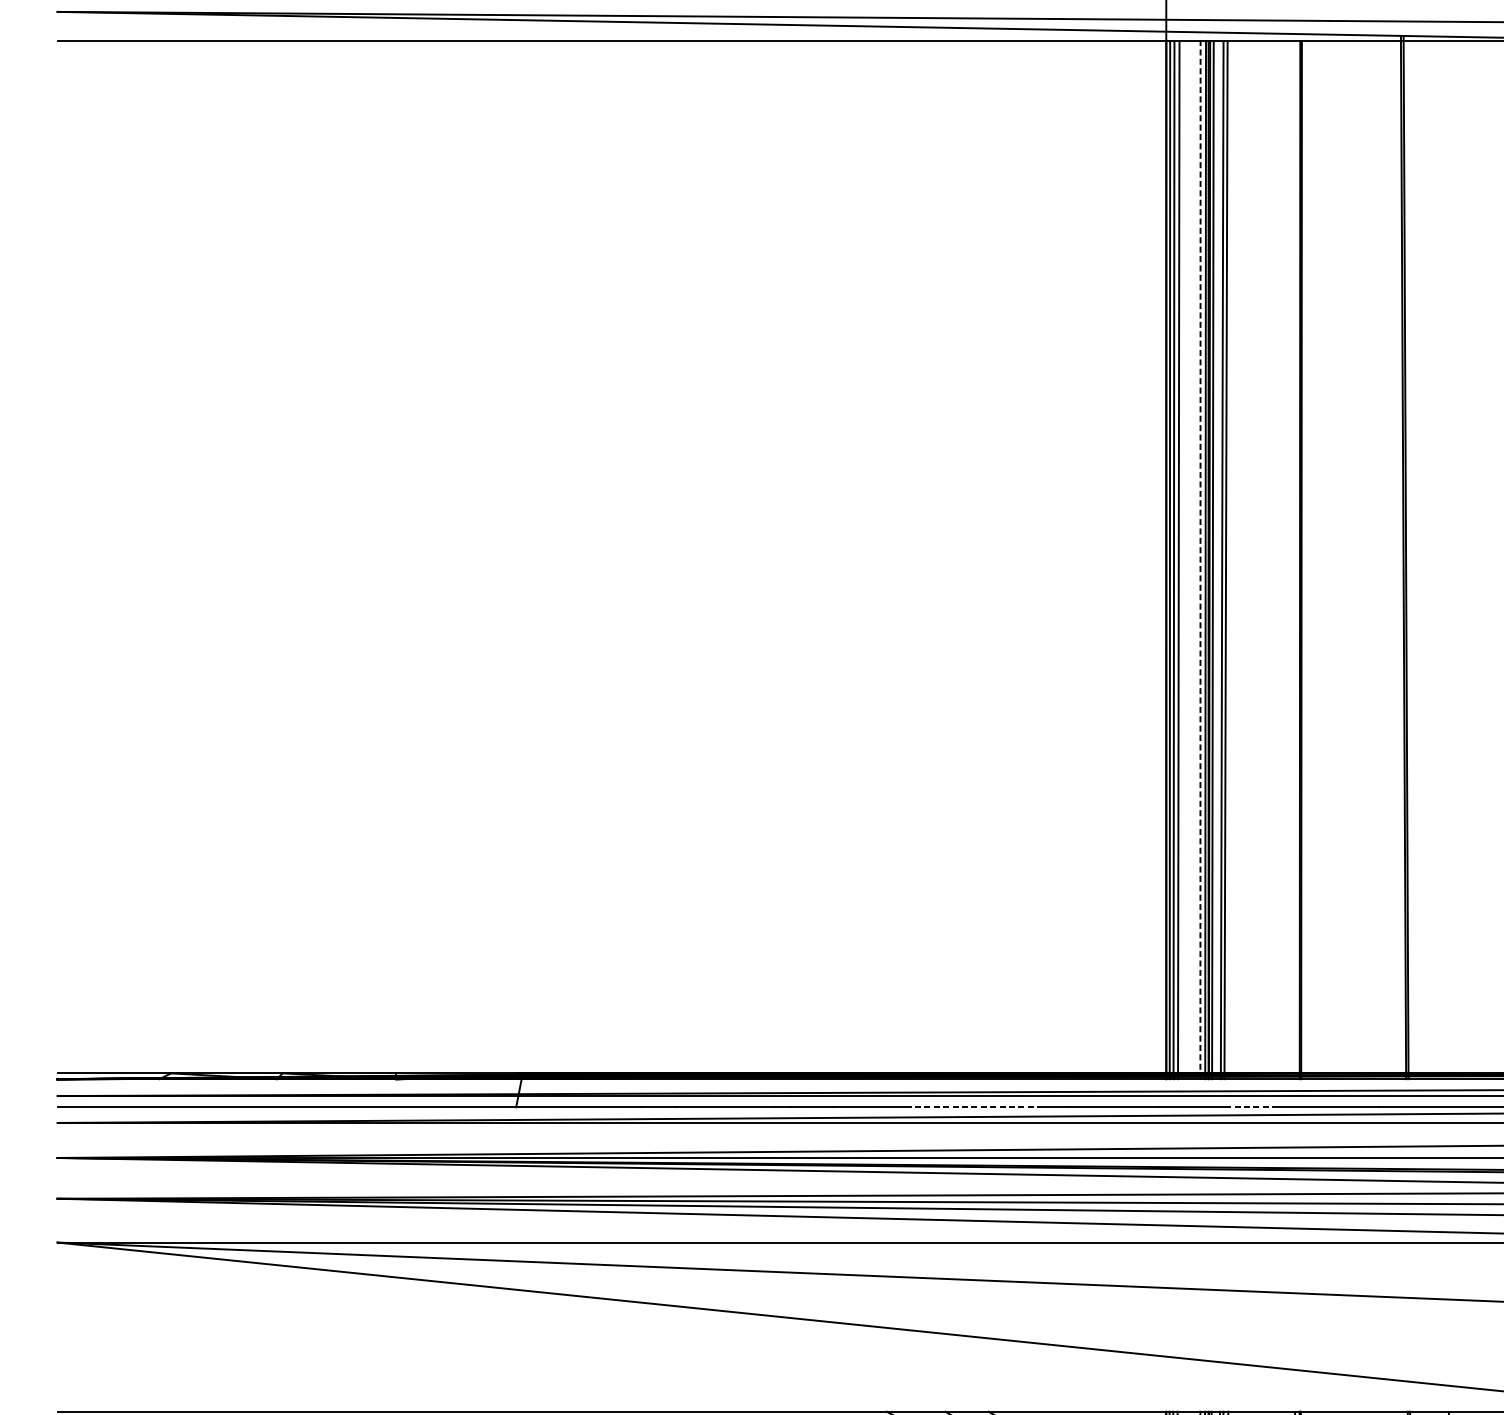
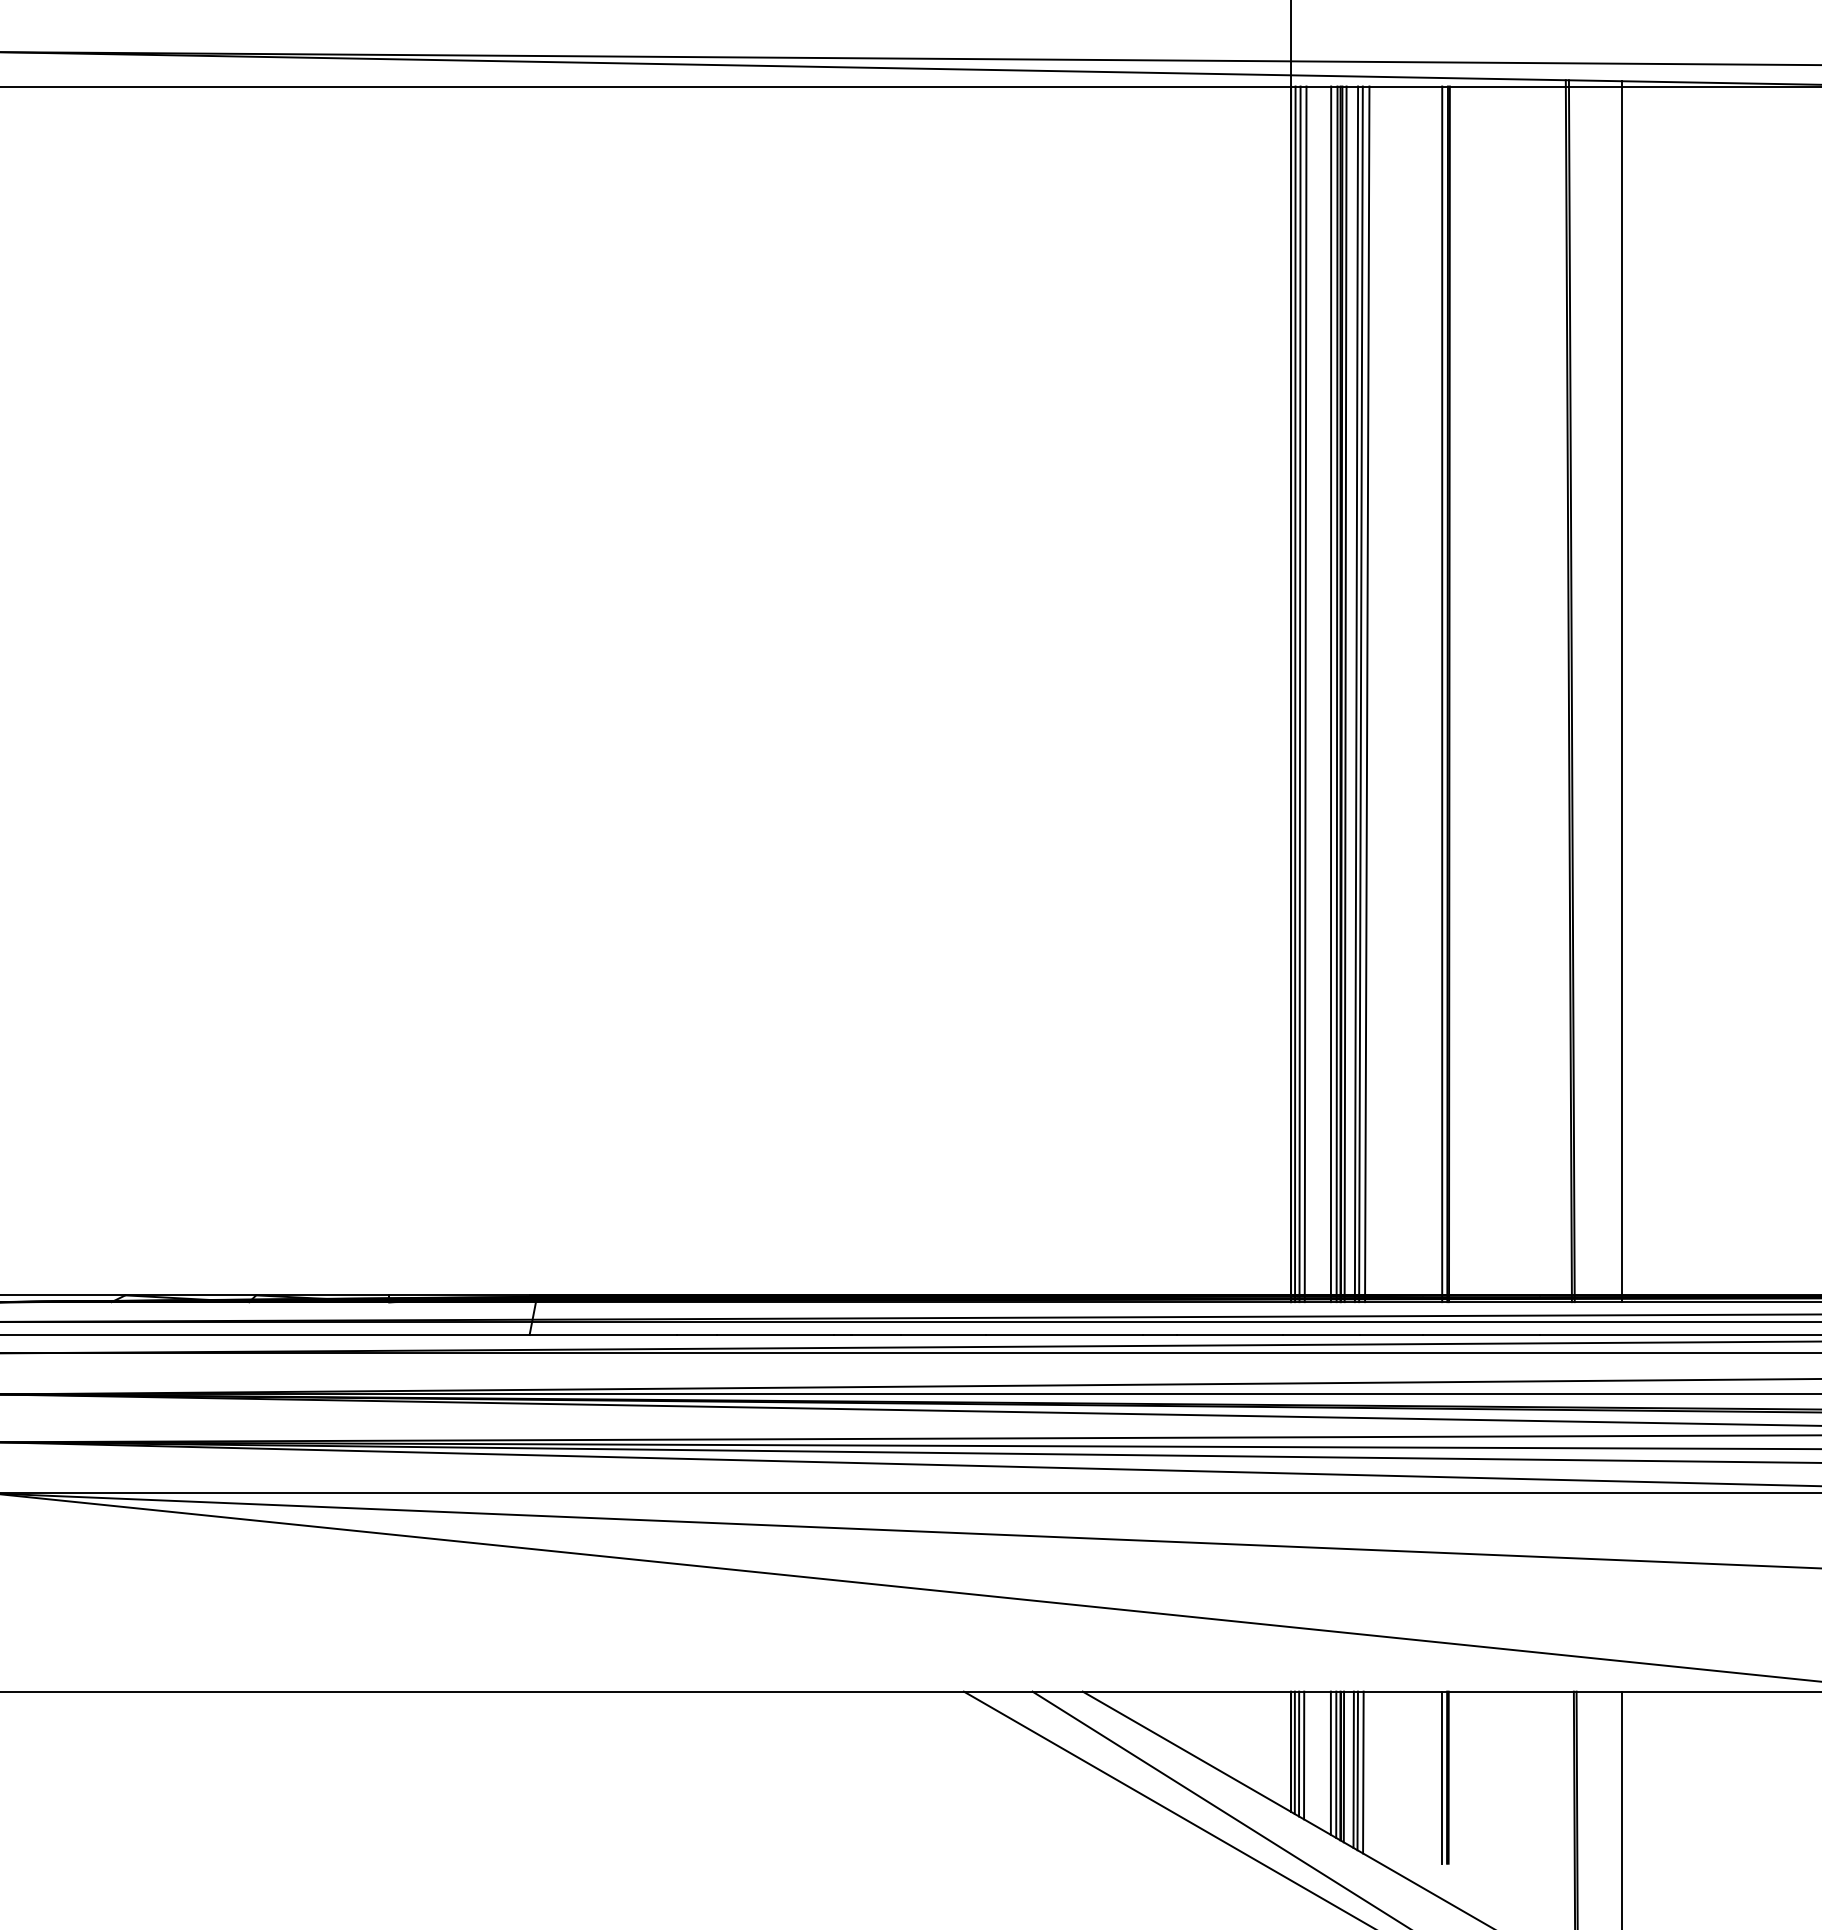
line: (1448, 557) -> (1621, 691), added
line: (1200, 560) -> (1331, 694), dashed -> solid
line: (1231, 560) -> (1367, 694), added
line: (1295, 560) -> (1442, 694), added
line: (972, 1107) -> (1064, 1335), dashed -> solid
line: (1252, 1107) -> (1391, 1335), dashed -> solid

